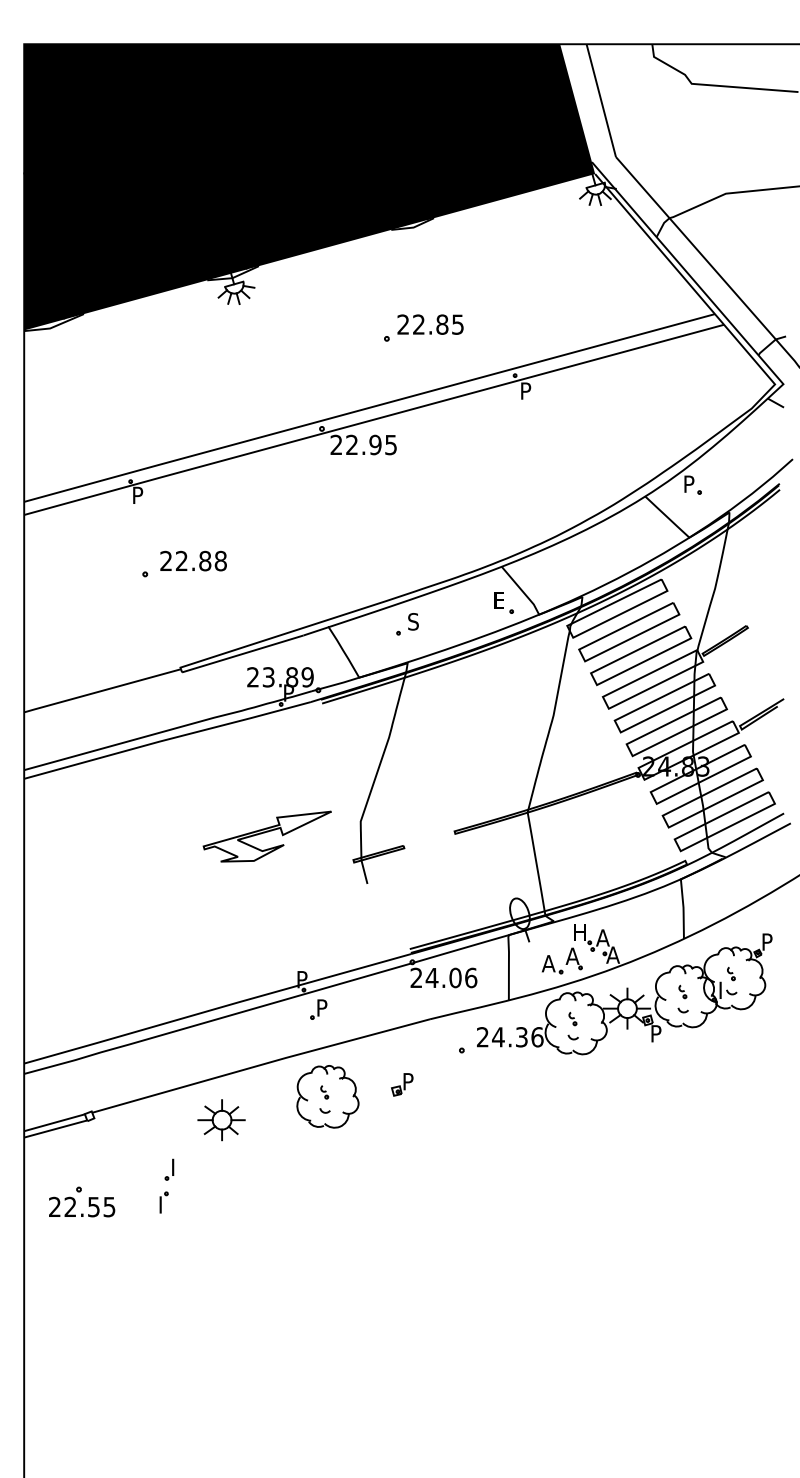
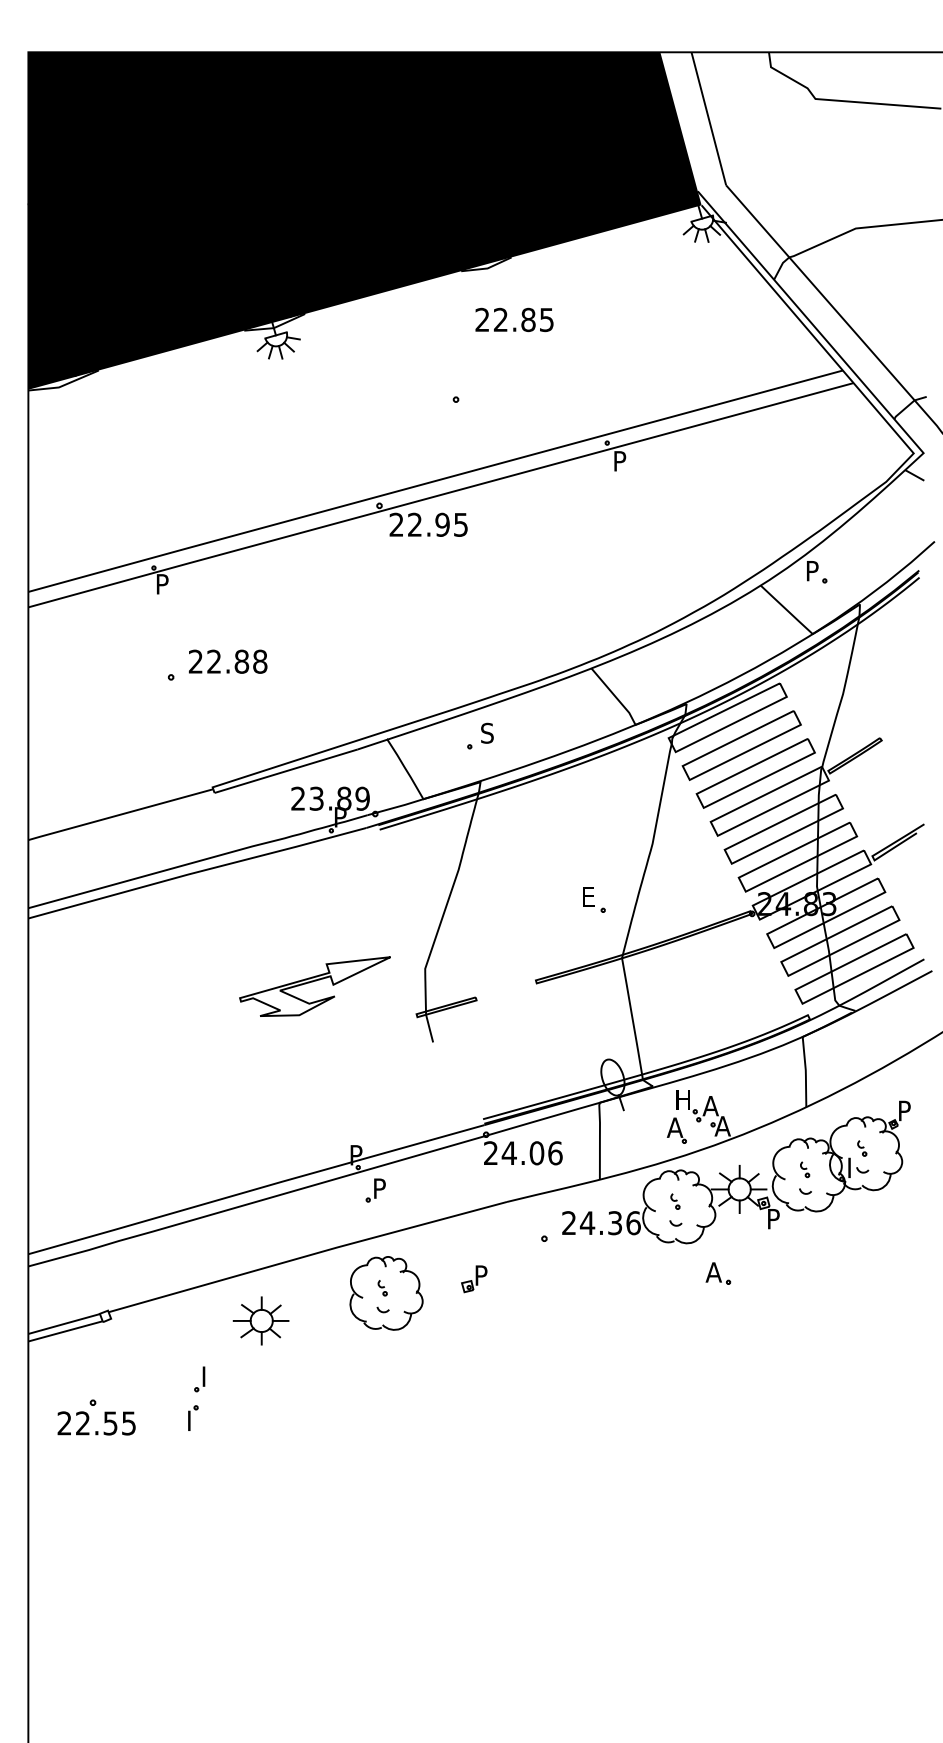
text: (430, 324) -> (514, 319), moved
part: (504, 602) -> (594, 899), moved
part: (552, 964) -> (718, 1273), moved

